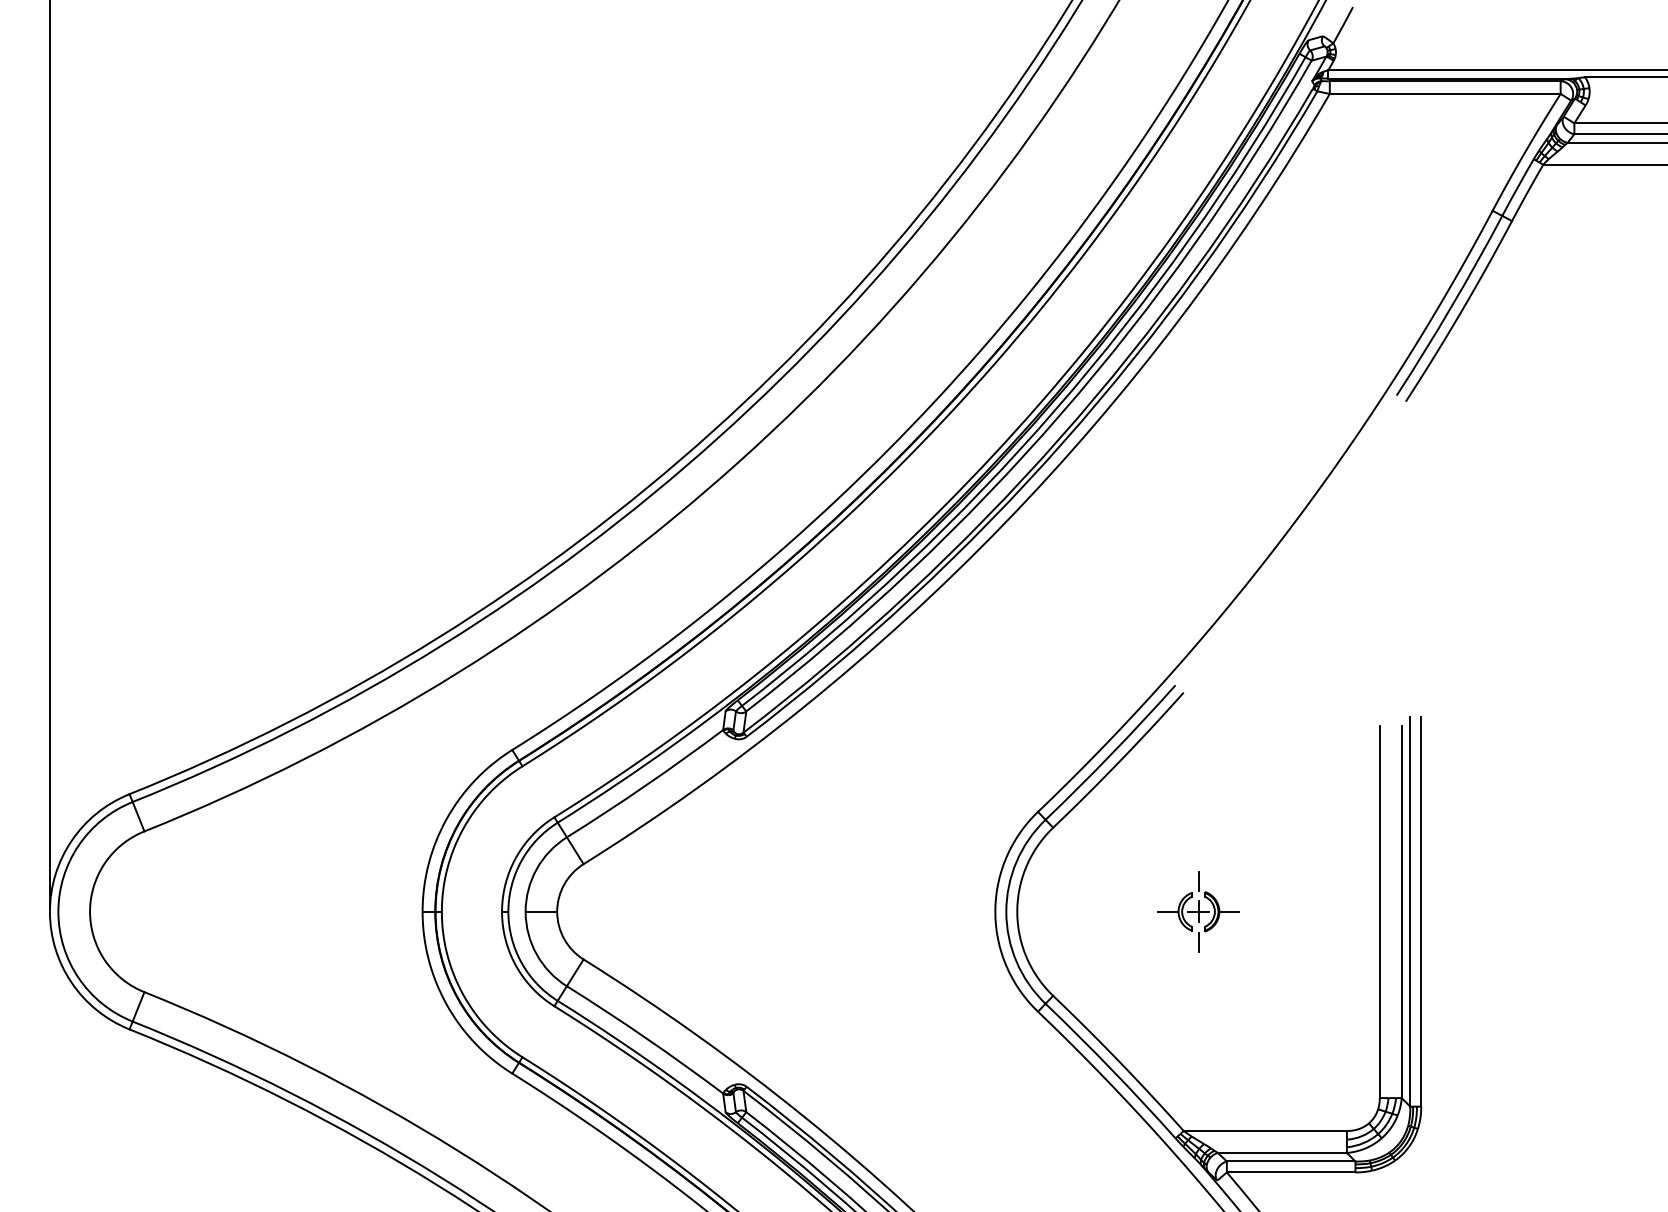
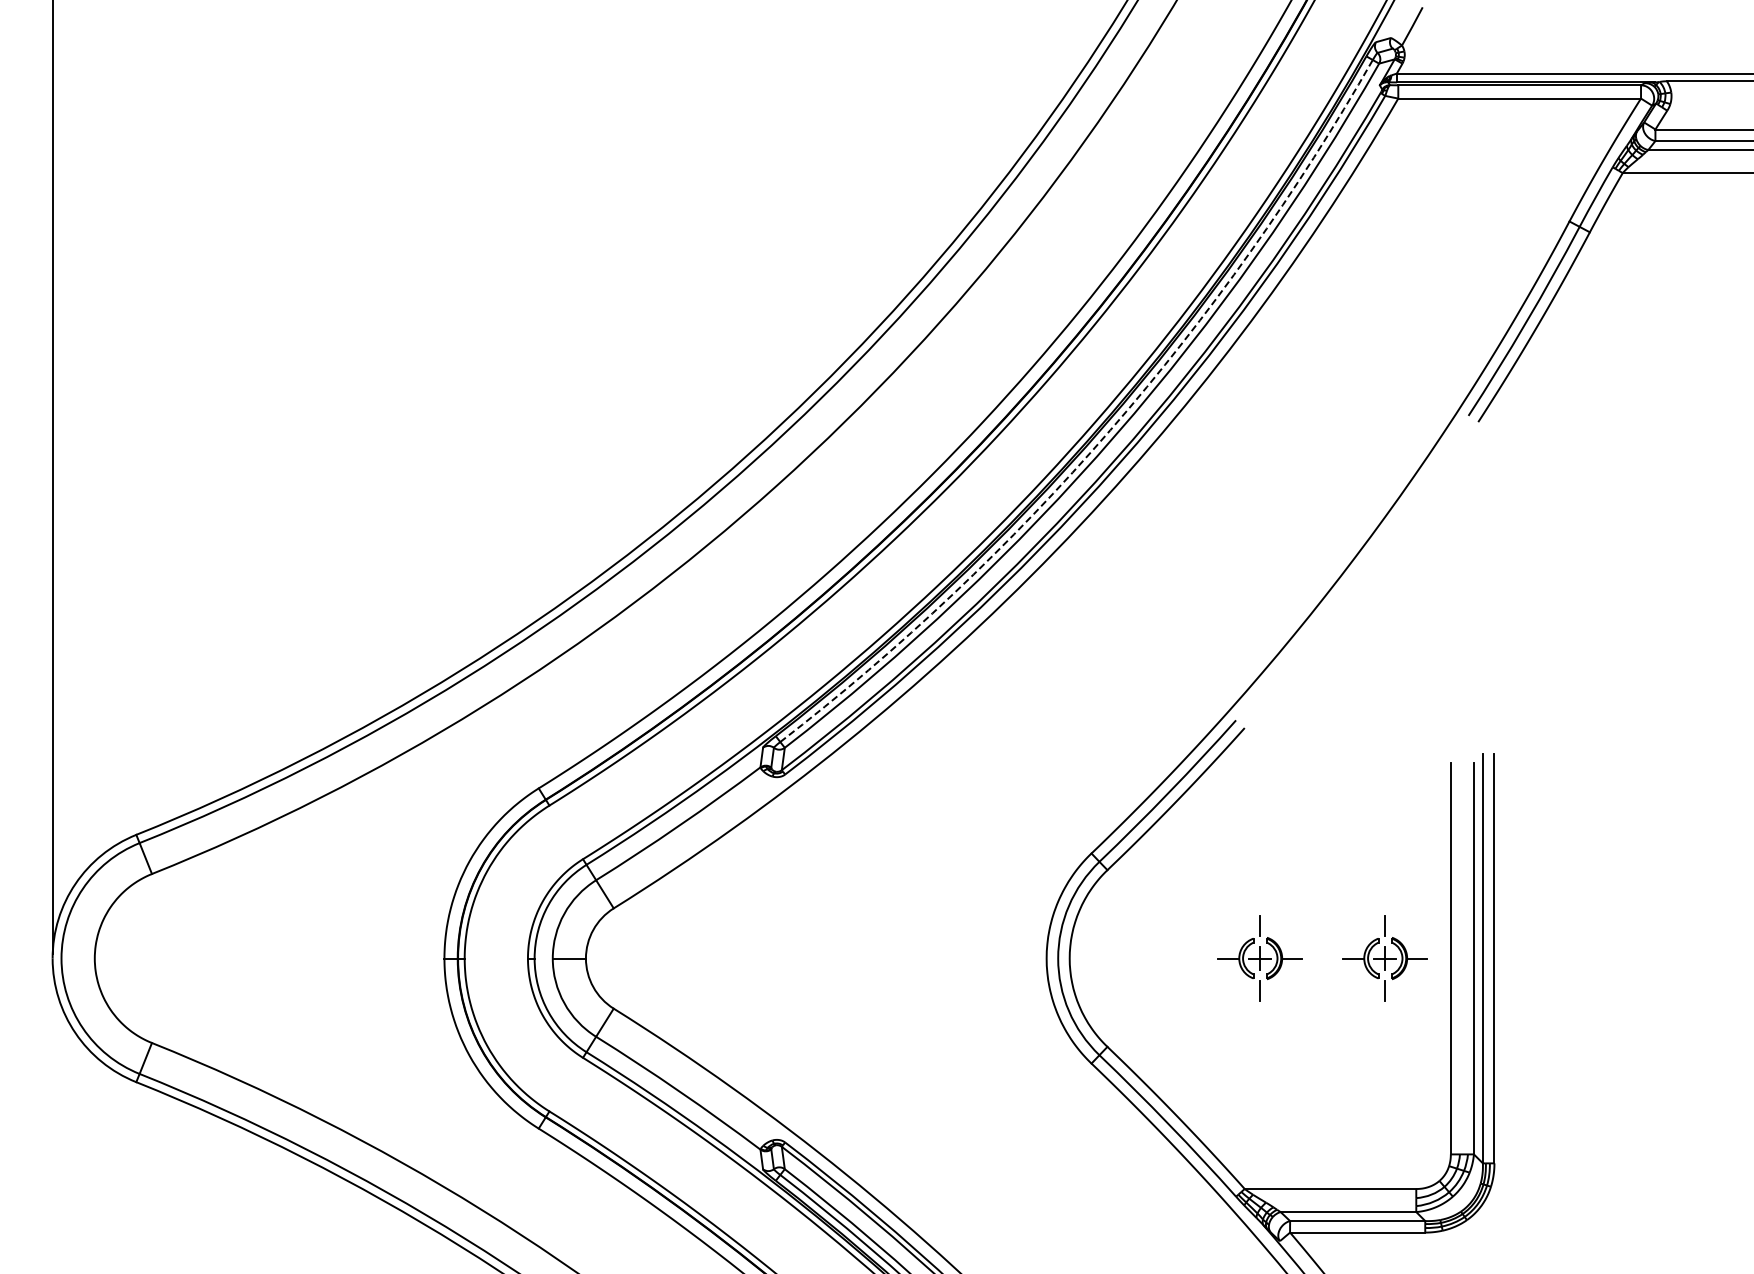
arc: (1056, 409) -> (1110, 430), solid -> dashed
part: (1316, 911) -> (1384, 958), added

